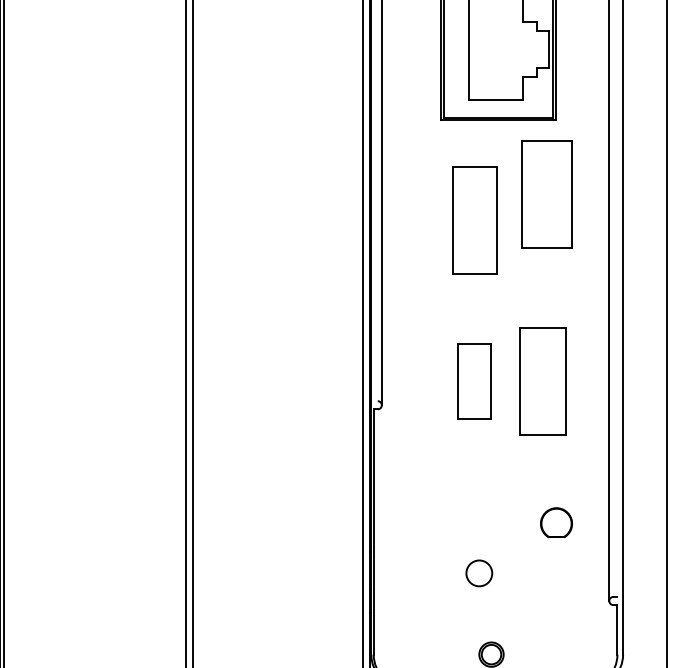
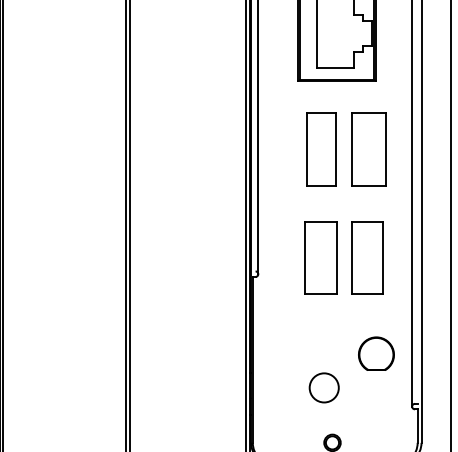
part: (546, 194) -> (368, 149), moved
part: (473, 380) -> (320, 257), size x1.43
part: (556, 522) -> (376, 353), size x1.67
circle: (478, 572) -> (323, 387), size x1.67

